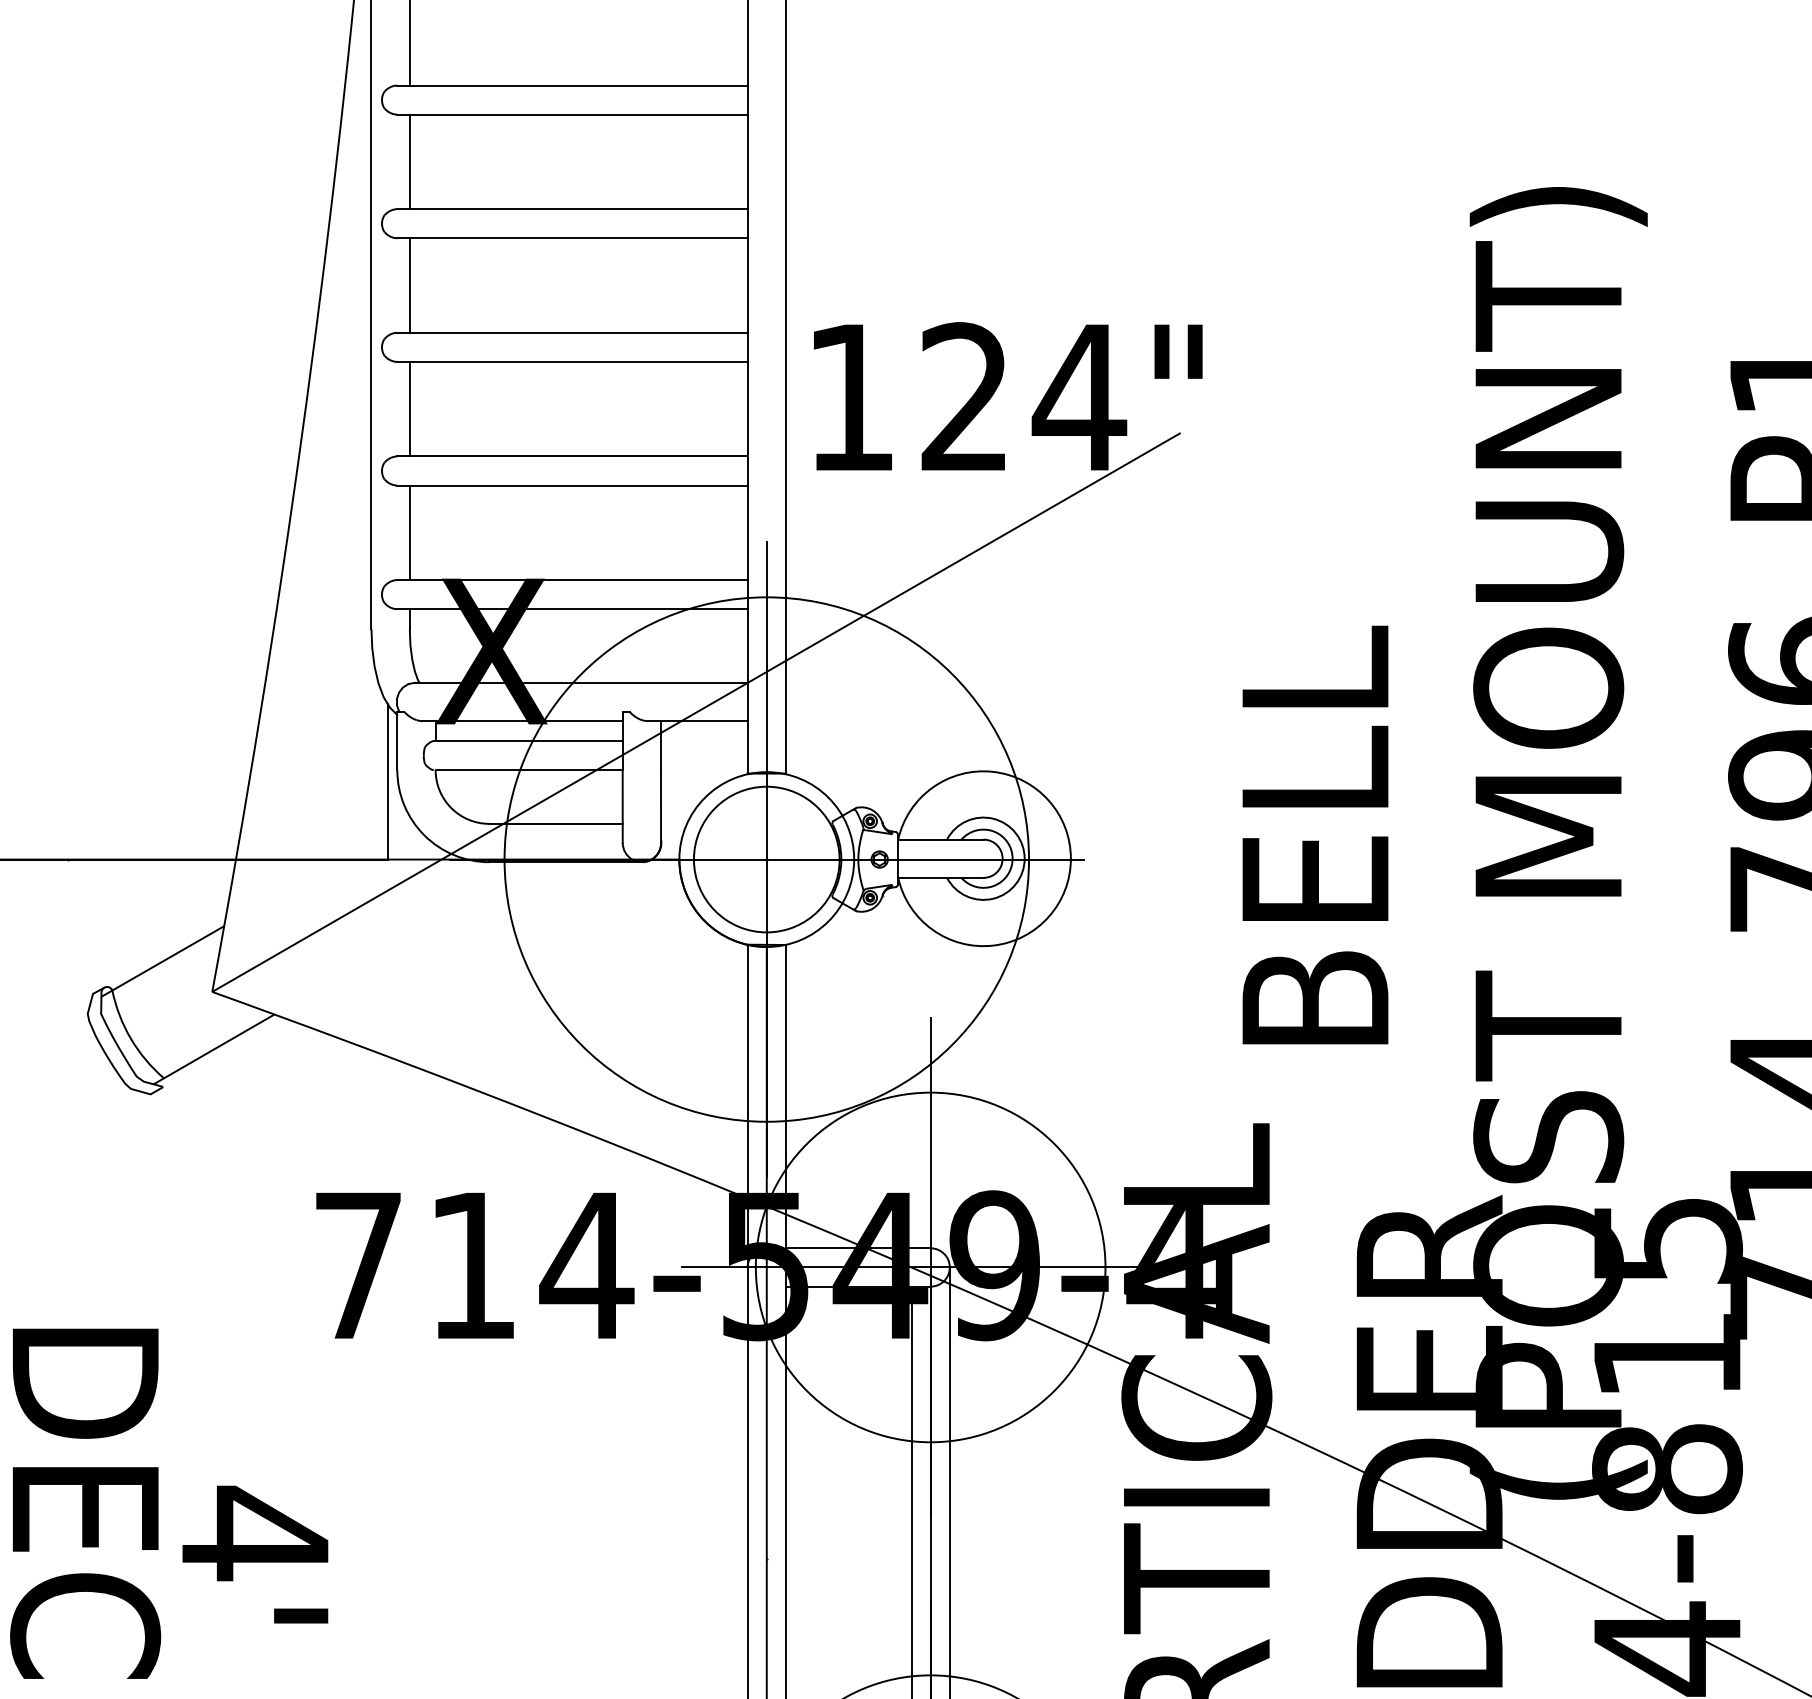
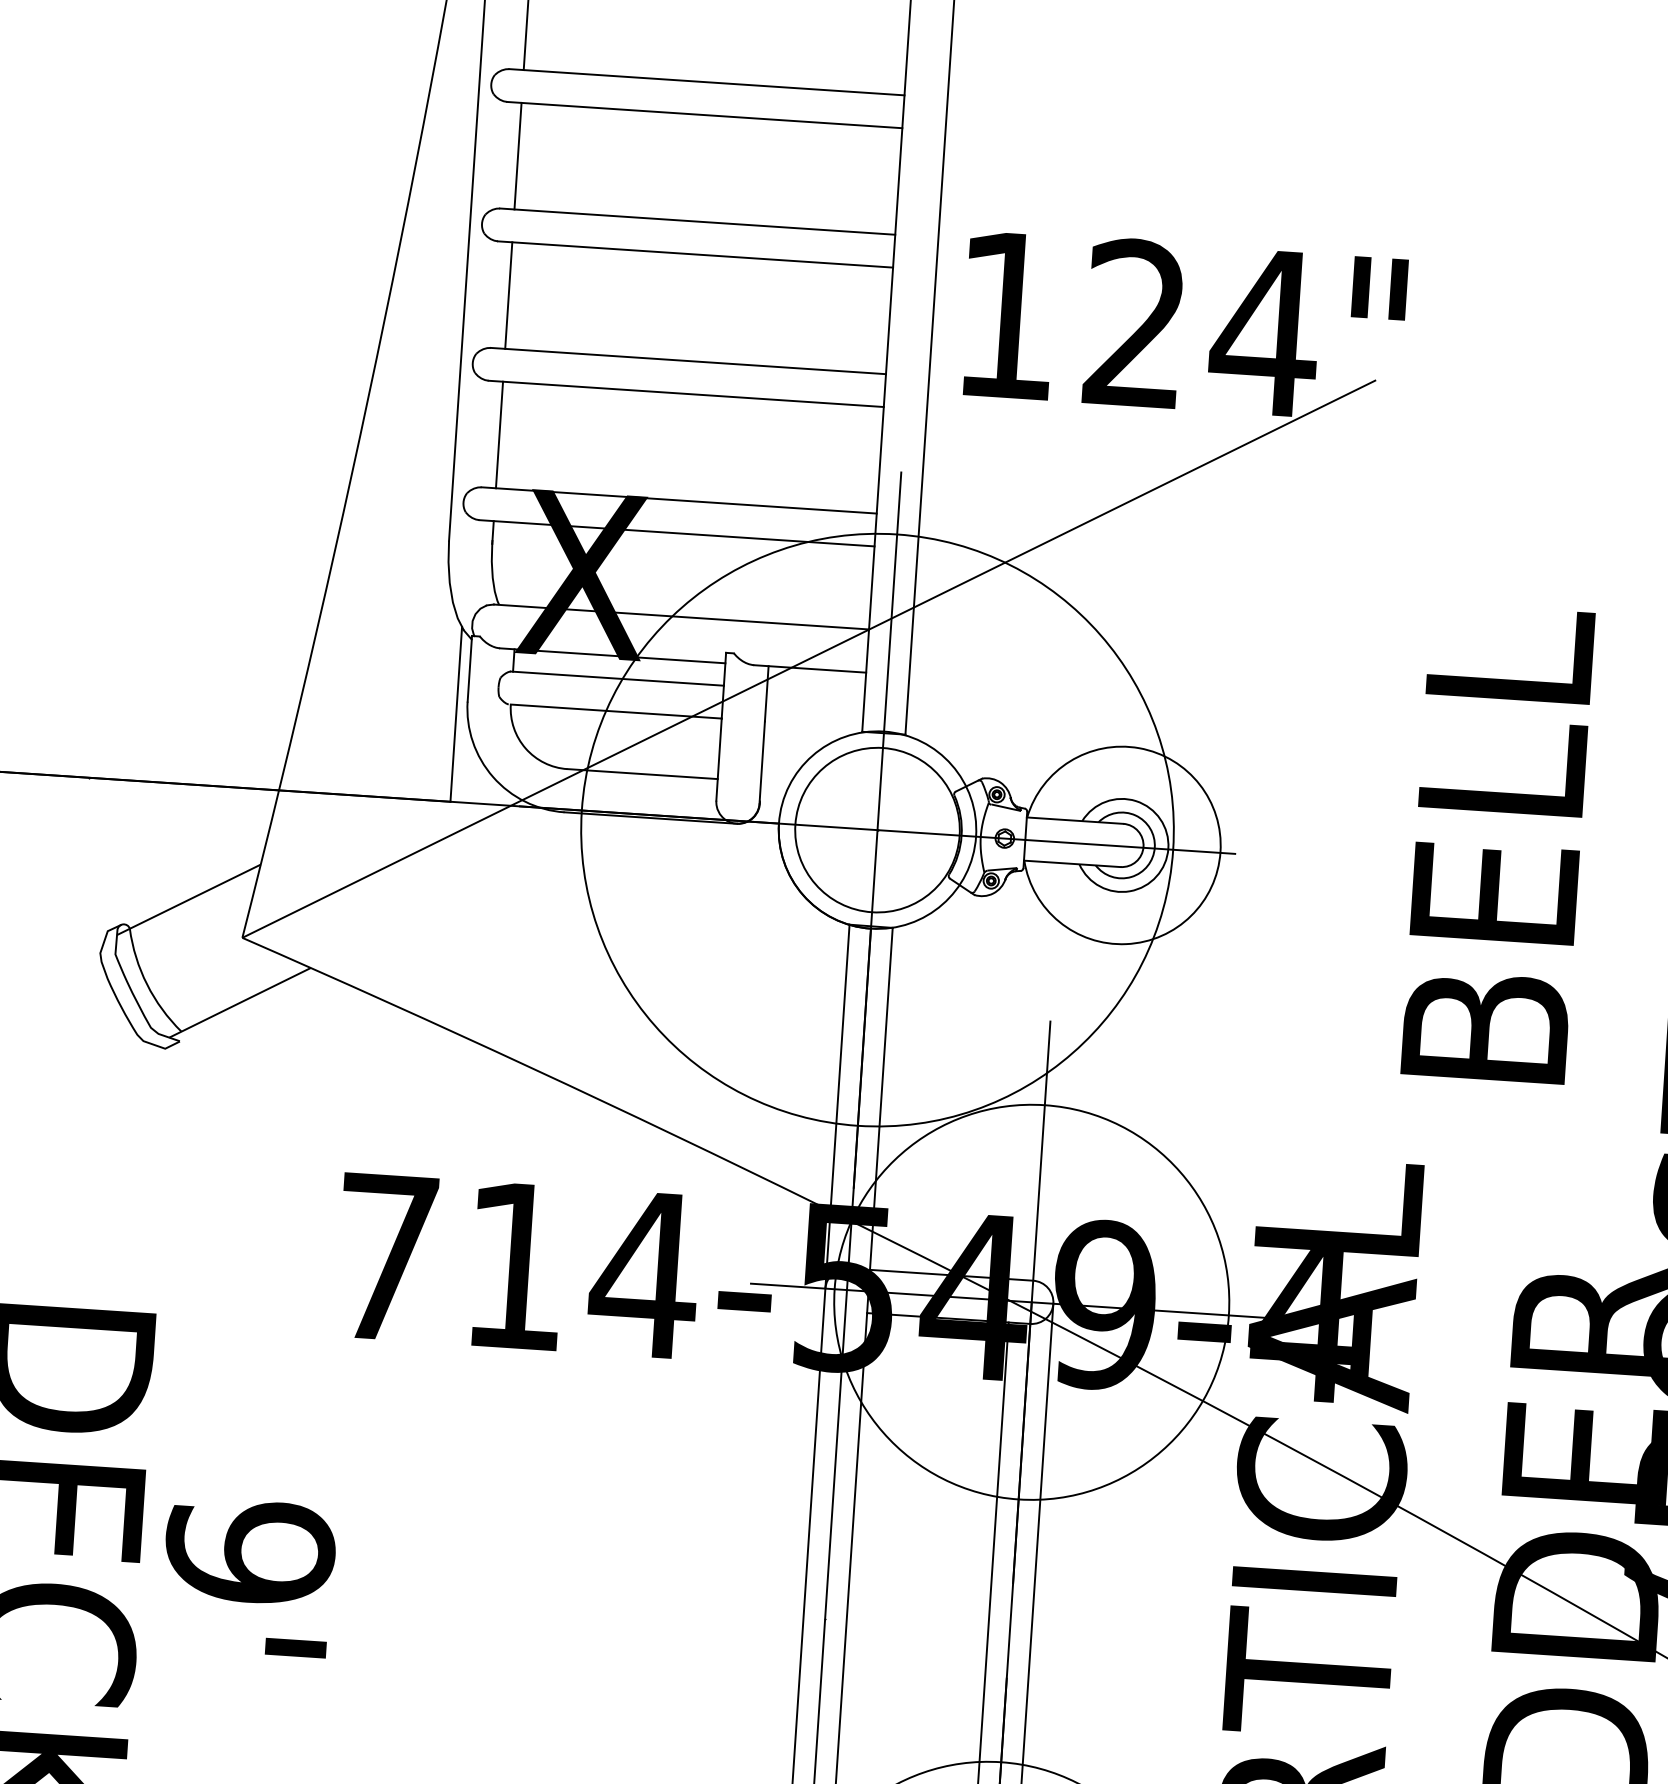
text: (254, 1533) -> (249, 1551), 4' -> 9'

